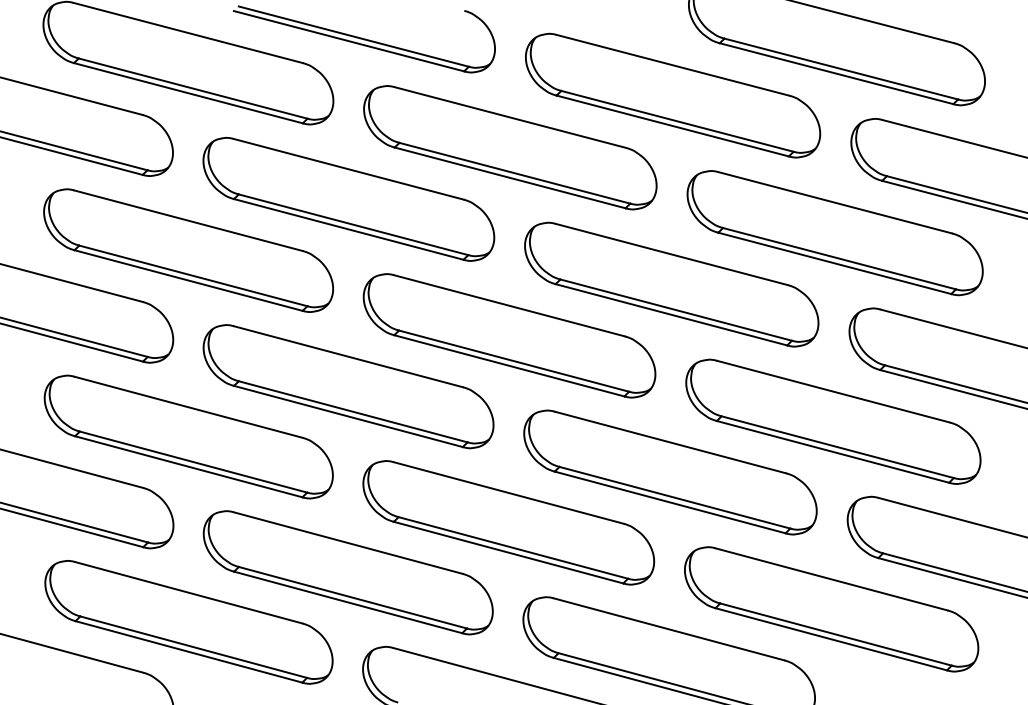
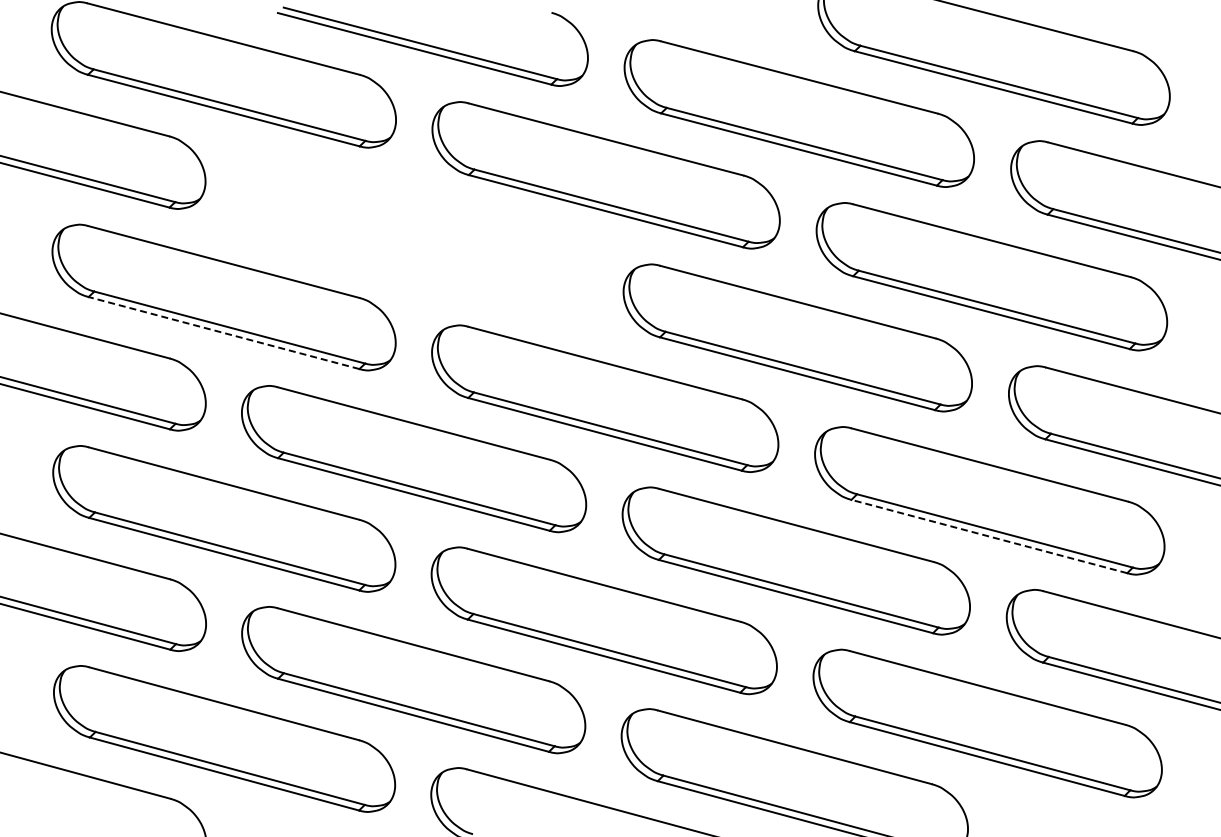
part: (348, 199) -> (413, 236), removed
line: (188, 280) -> (223, 332), solid -> dashed
line: (833, 451) -> (989, 536), solid -> dashed

